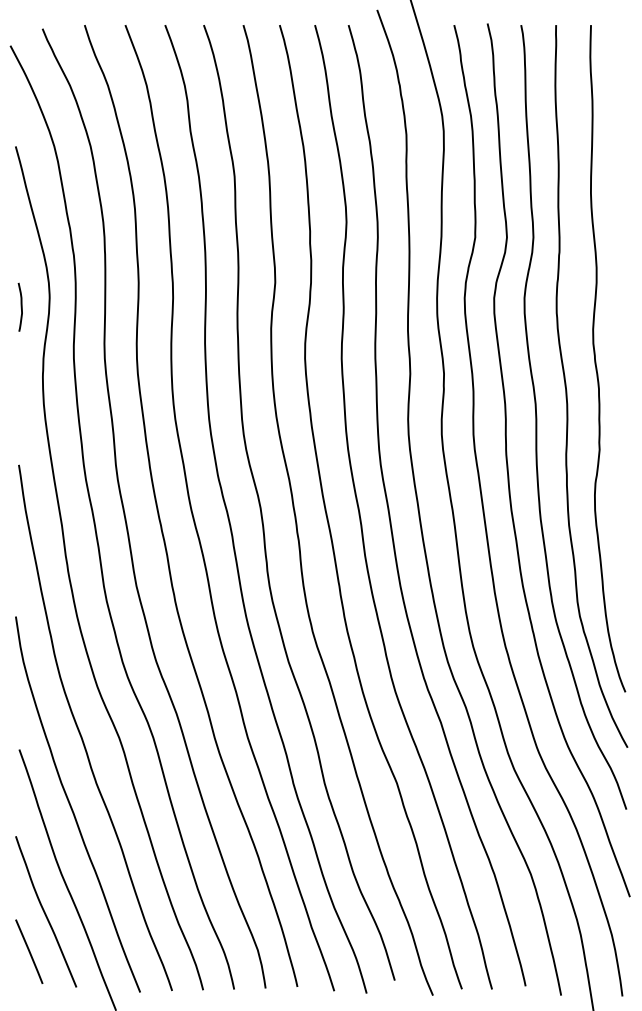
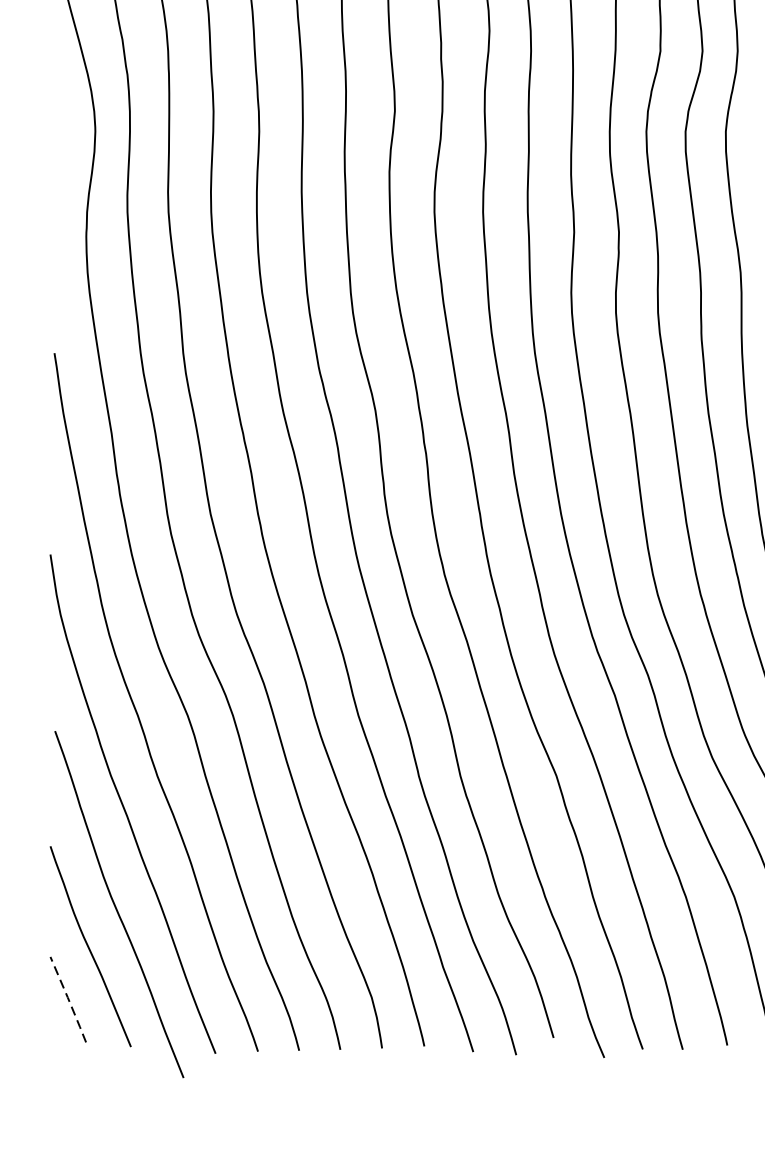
curve: (20, 306) -> (56, 142), removed
line: (29, 951) -> (68, 999), solid -> dashed

